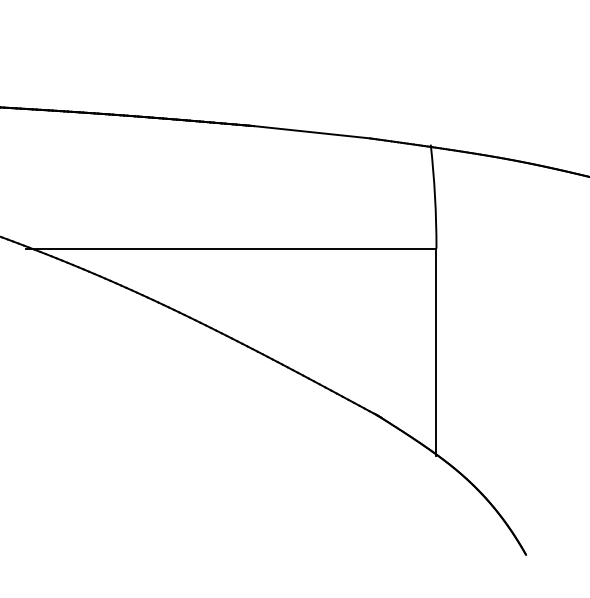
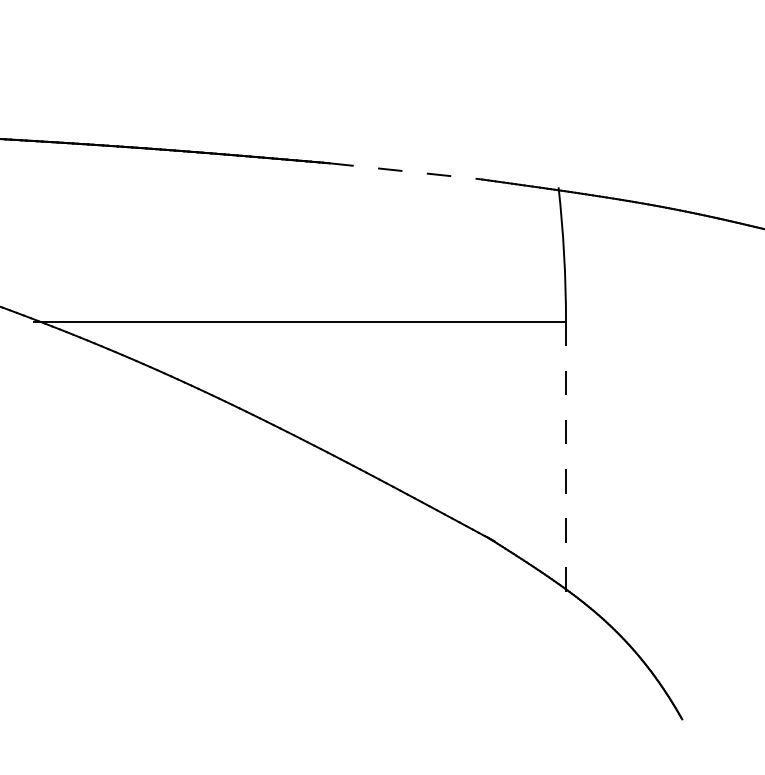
line: (311, 132) -> (404, 171), solid -> dashed
line: (436, 352) -> (565, 456), solid -> dashed

